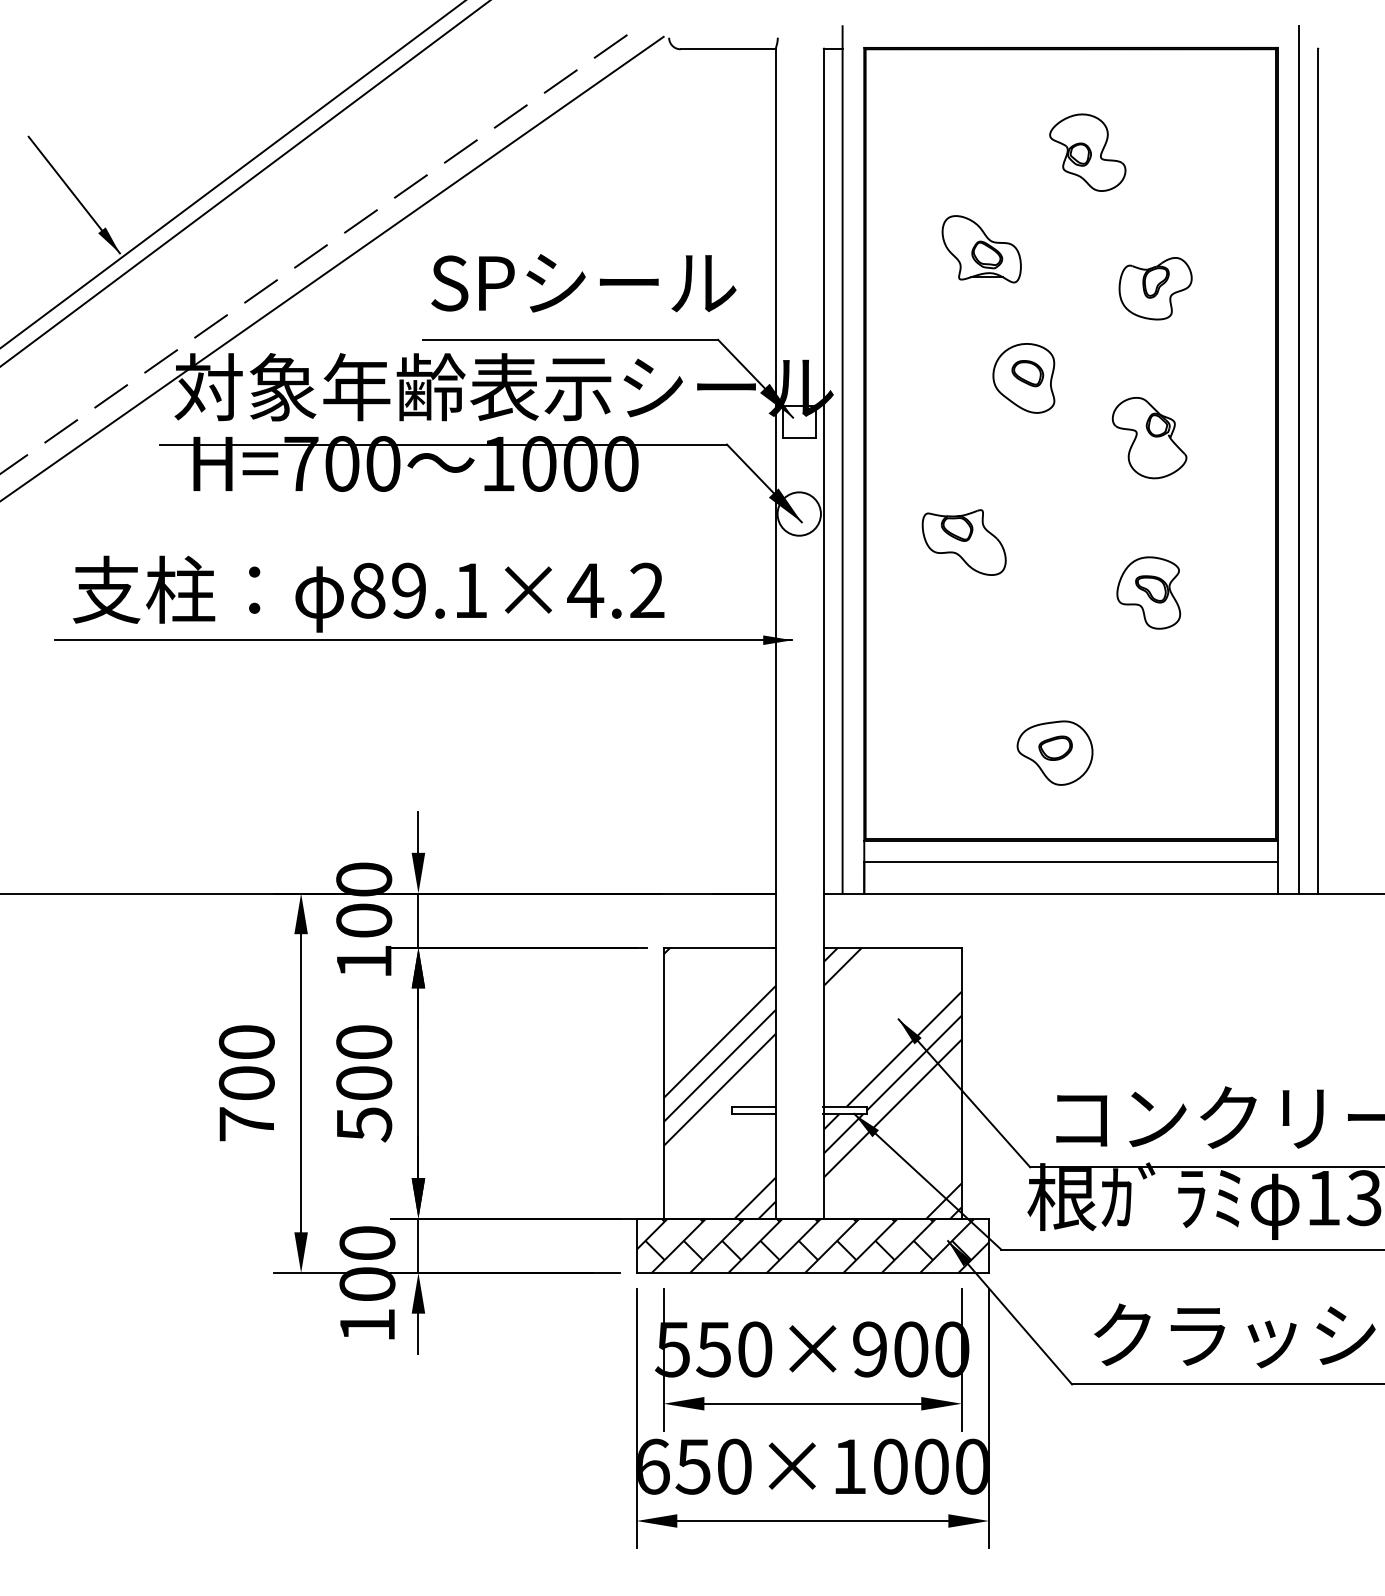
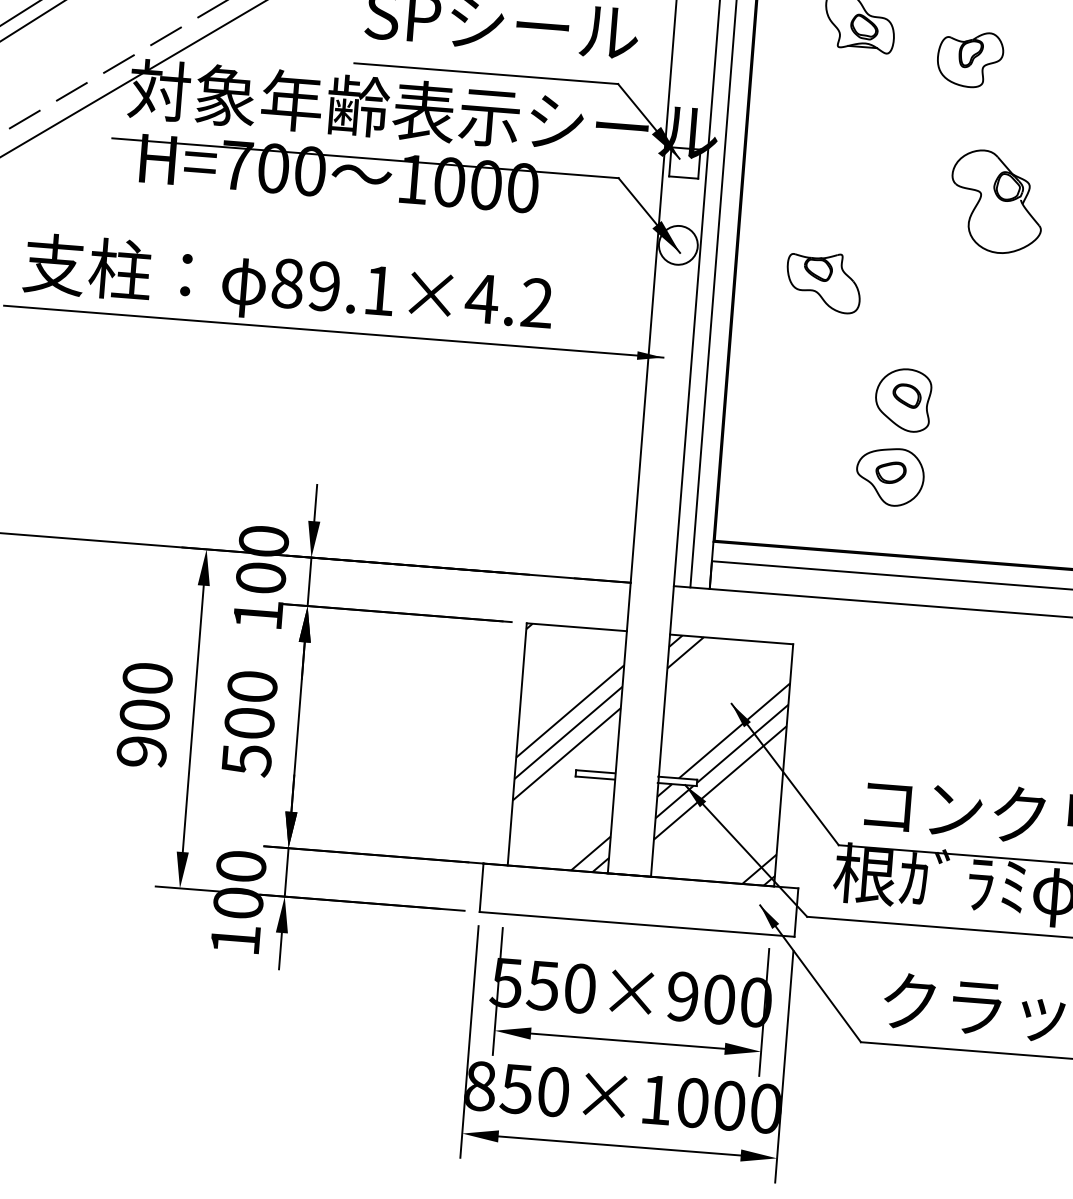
part: (1155, 288) -> (970, 59), moved
part: (1023, 378) -> (902, 400), moved
part: (1149, 437) -> (996, 201), size x1.4
part: (1148, 592) -> (984, 340), removed
text: (246, 1124) -> (141, 751), 700 -> 900
hatch: (812, 1245) -> (638, 899), removed
text: (652, 1466) -> (480, 1085), 650×1000 -> 850×1000

